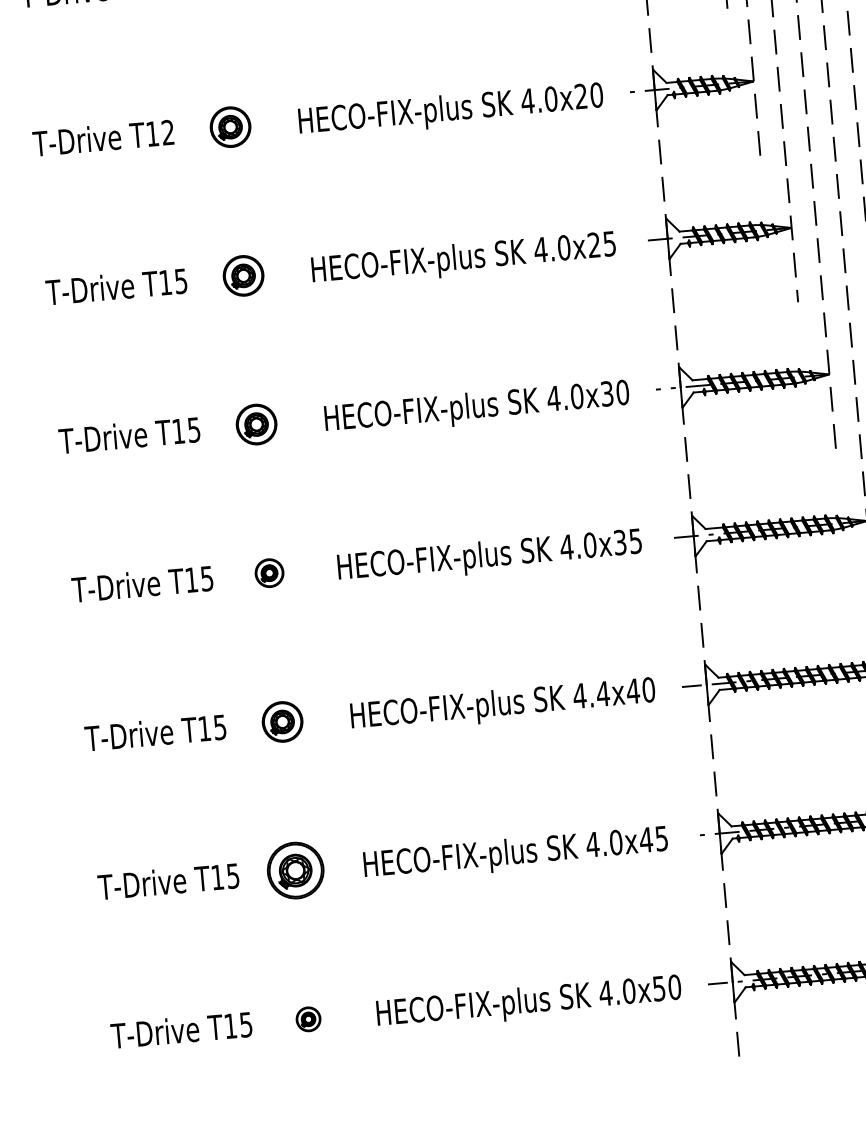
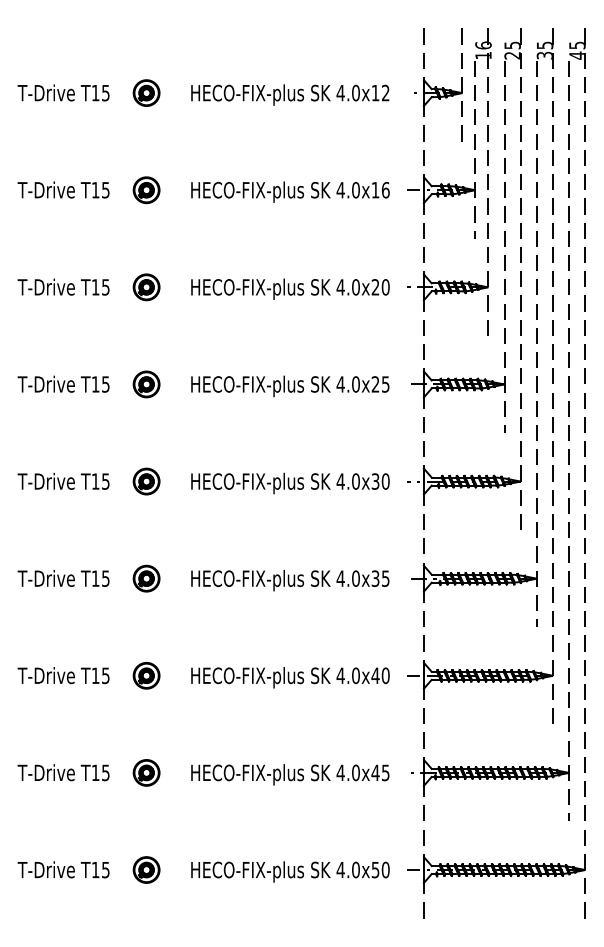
text: (167, 132) -> (105, 287), T12 -> T15
part: (269, 573) -> (146, 578), size x1.43
text: (602, 693) -> (355, 675), 4.4x40 -> 4.0x40
part: (295, 870) -> (146, 772), size x0.71
part: (308, 1018) -> (146, 869), size x1.67

